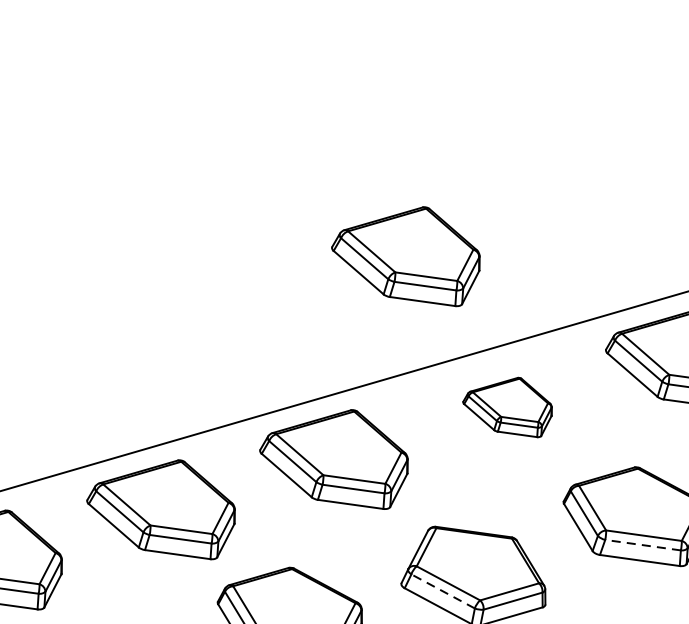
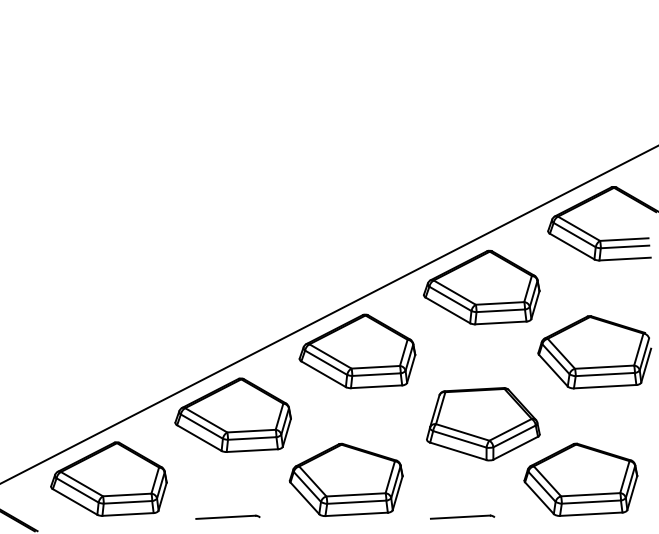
part: (406, 250) -> (381, 185), removed
part: (507, 404) -> (481, 287), size x1.67
line: (643, 545) -> (605, 374), dashed -> solid
line: (442, 591) -> (459, 439), dashed -> solid

